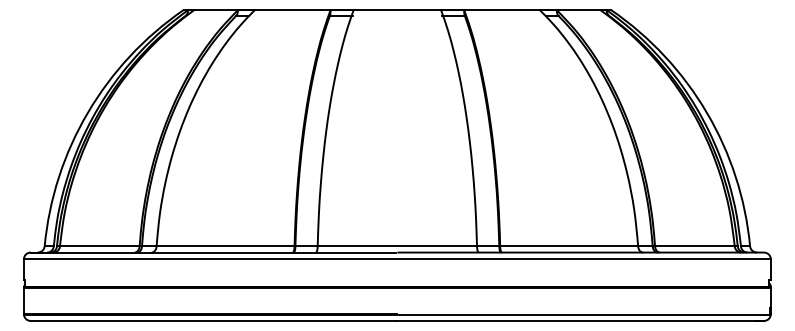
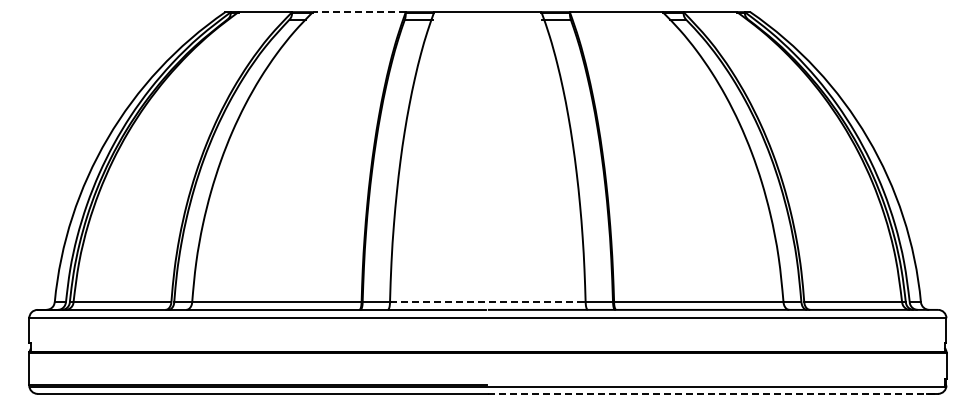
line: (292, 10) -> (358, 12), solid -> dashed
line: (397, 246) -> (487, 302), solid -> dashed
line: (581, 320) -> (713, 393), solid -> dashed

